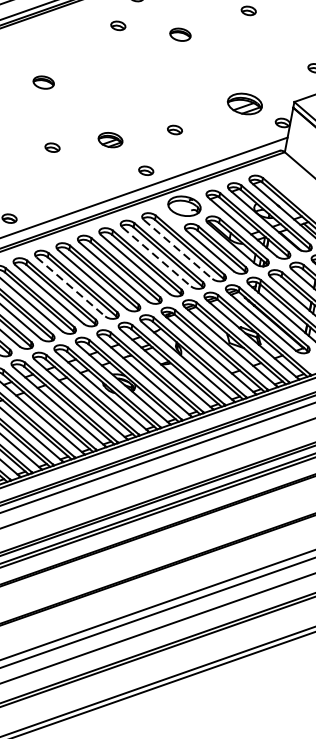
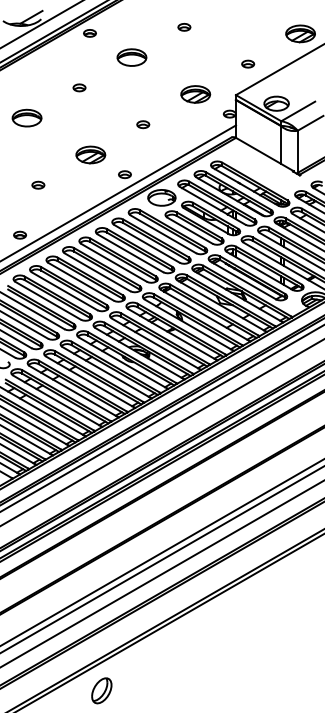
part: (118, 25) -> (79, 87), moved
part: (179, 34) -> (131, 57), size x1.67
part: (43, 81) -> (26, 117), size x1.67
part: (244, 104) -> (195, 94), moved
part: (175, 129) -> (143, 124), moved
part: (110, 139) -> (90, 154), size x1.43
part: (52, 146) -> (38, 184), moved
line: (178, 249) -> (163, 234), dashed -> solid
line: (156, 256) -> (146, 243), dashed -> solid
line: (71, 286) -> (81, 281), dashed -> solid

